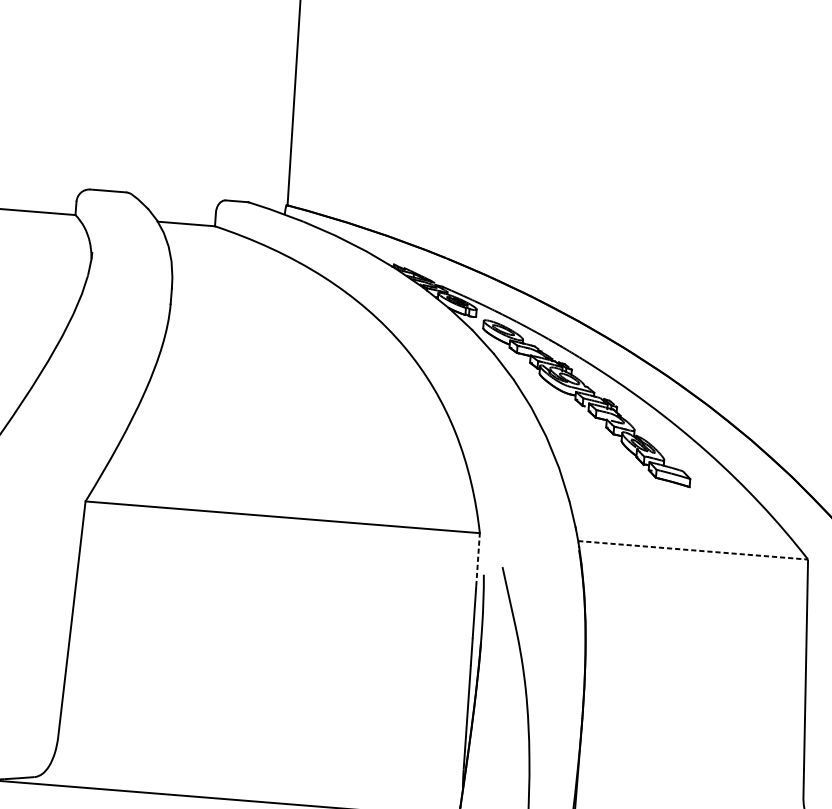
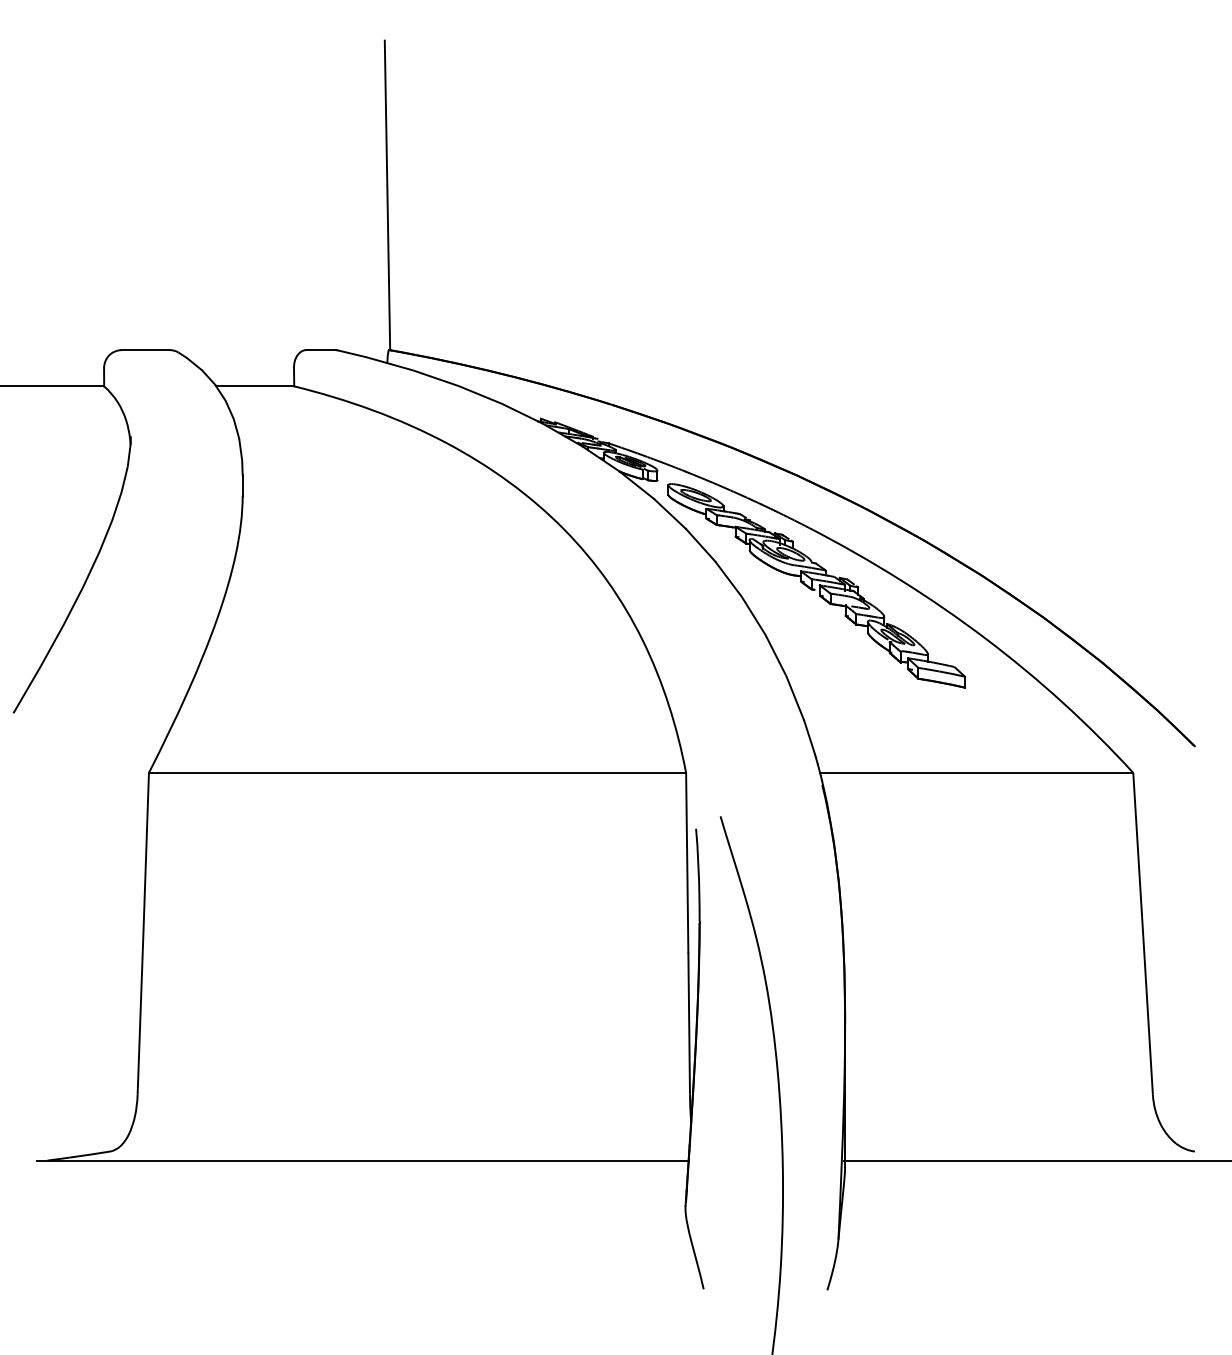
line: (693, 550) -> (976, 772), dashed -> solid
line: (478, 559) -> (686, 808), dashed -> solid

